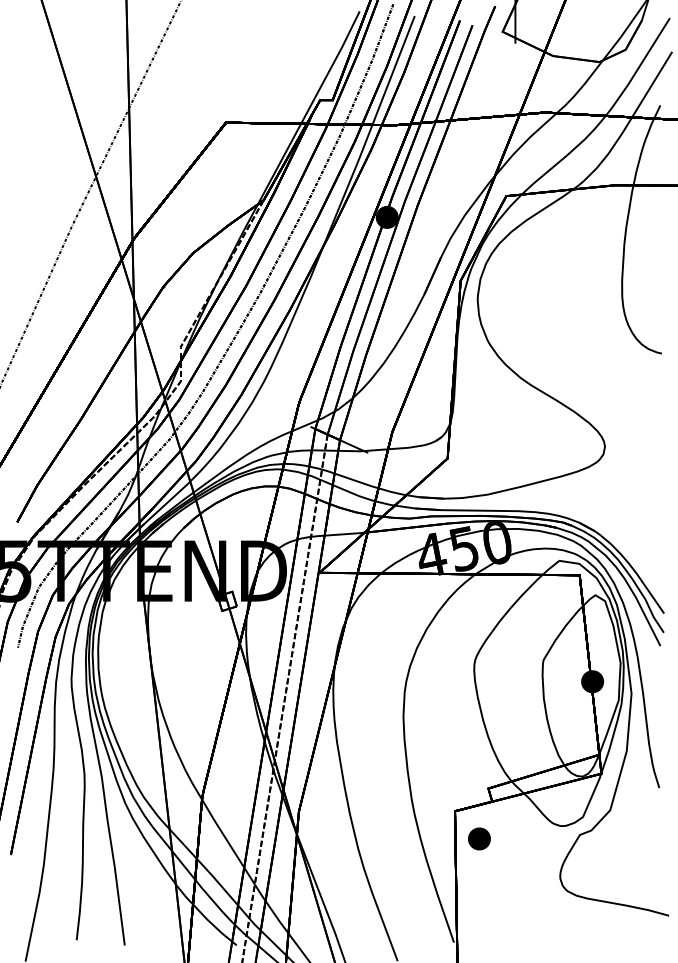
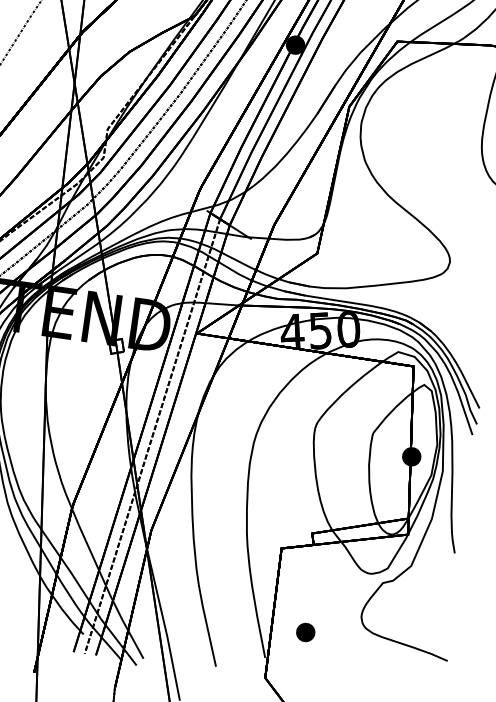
part: (479, 838) -> (305, 632), moved

